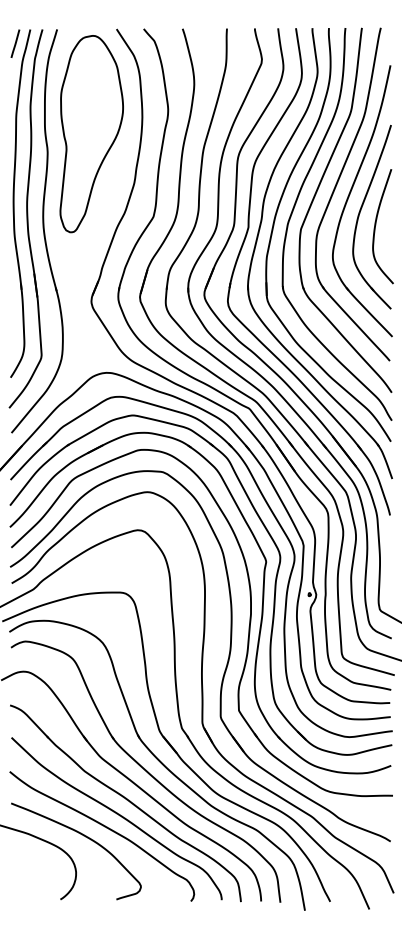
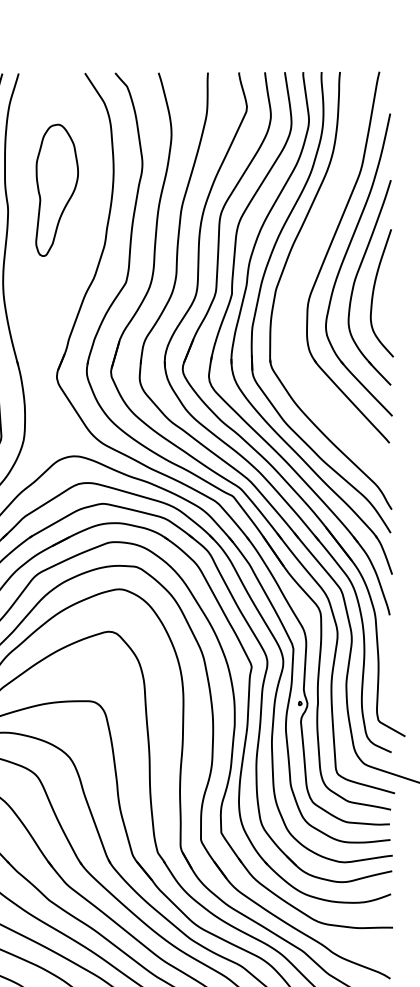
part: (91, 134) -> (56, 190), size x0.6
part: (314, 199) -> (305, 263), removed

